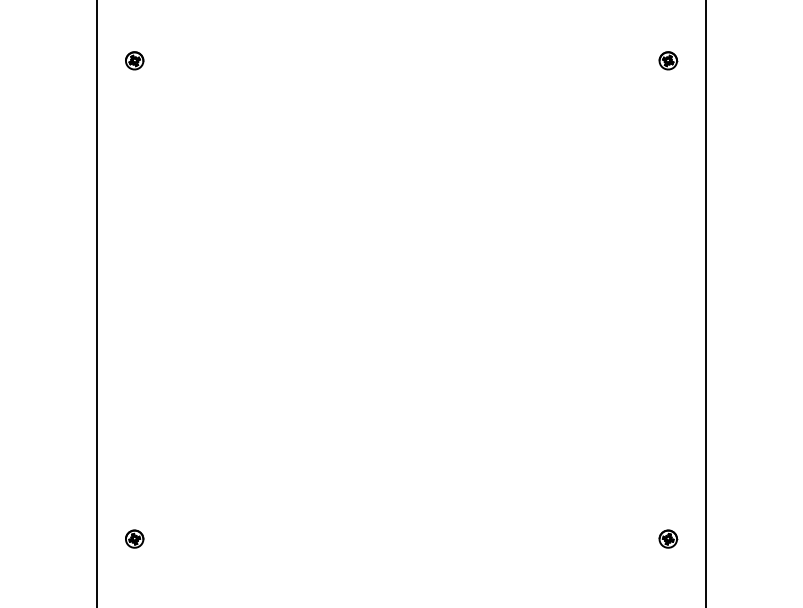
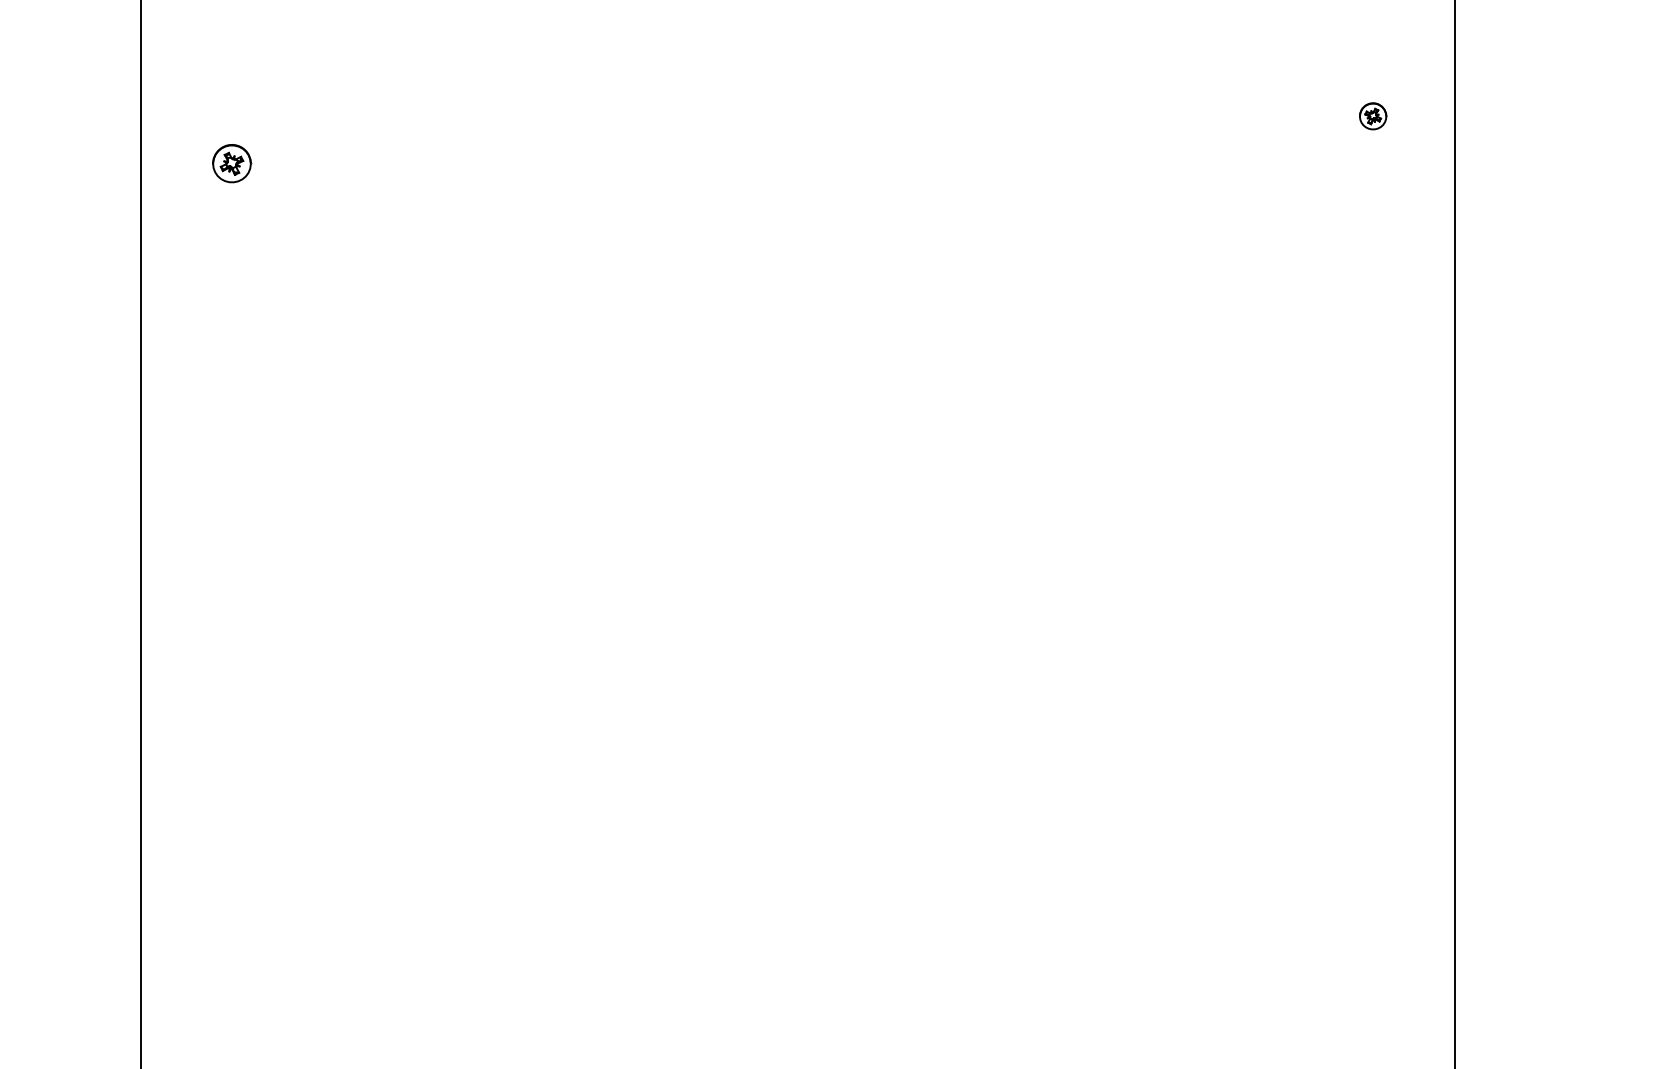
part: (134, 60) -> (231, 162), moved
part: (668, 60) -> (1373, 115), size x0.7

